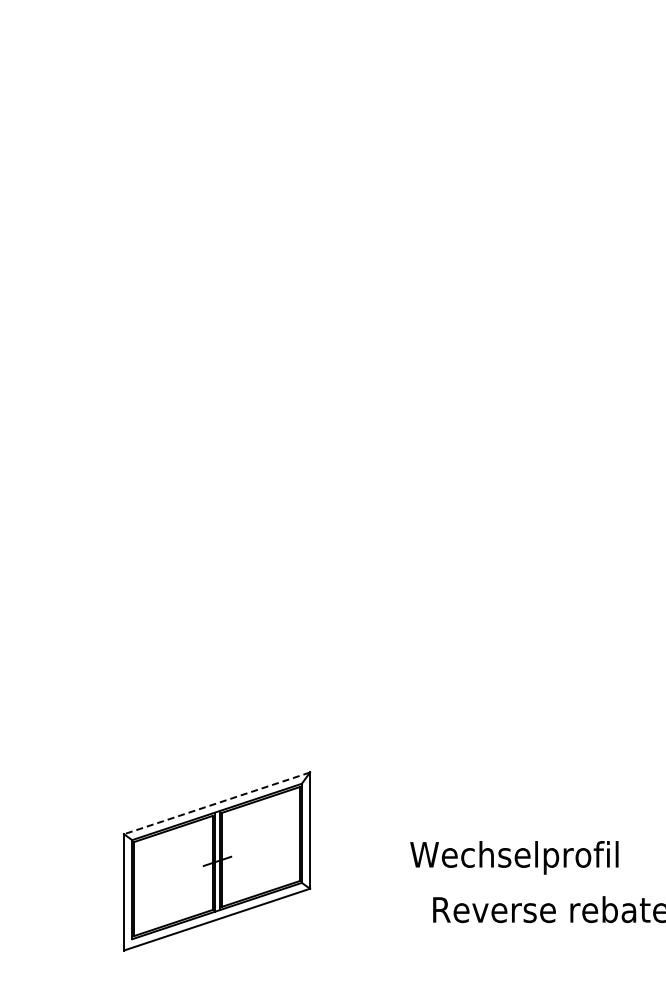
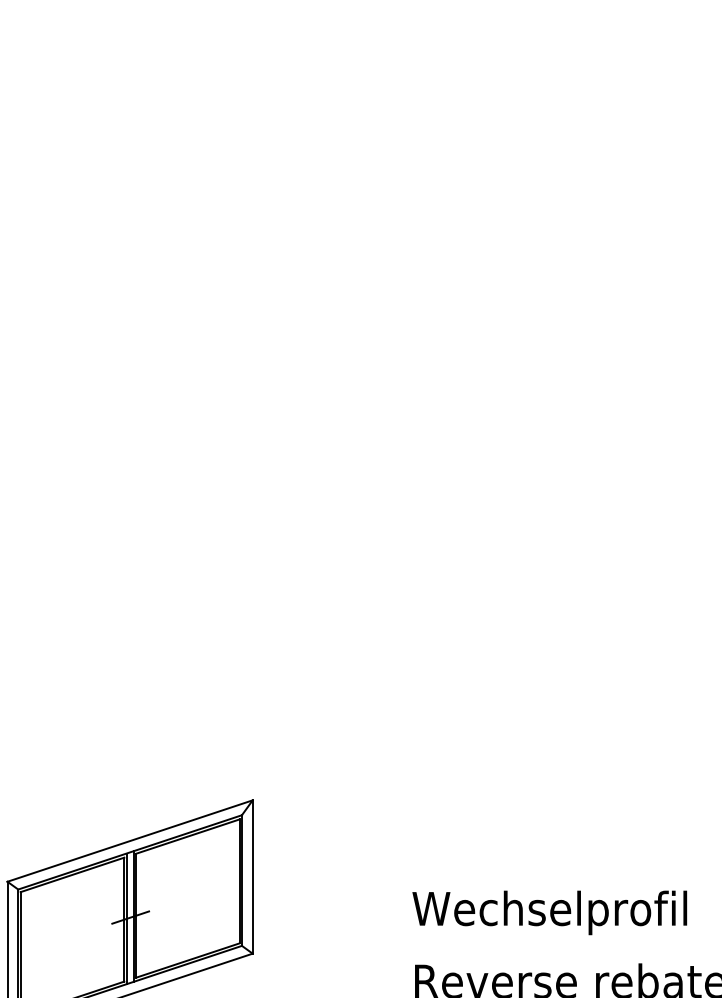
line: (217, 803) -> (130, 841), dashed -> solid
text: (514, 857) -> (549, 912), moved

